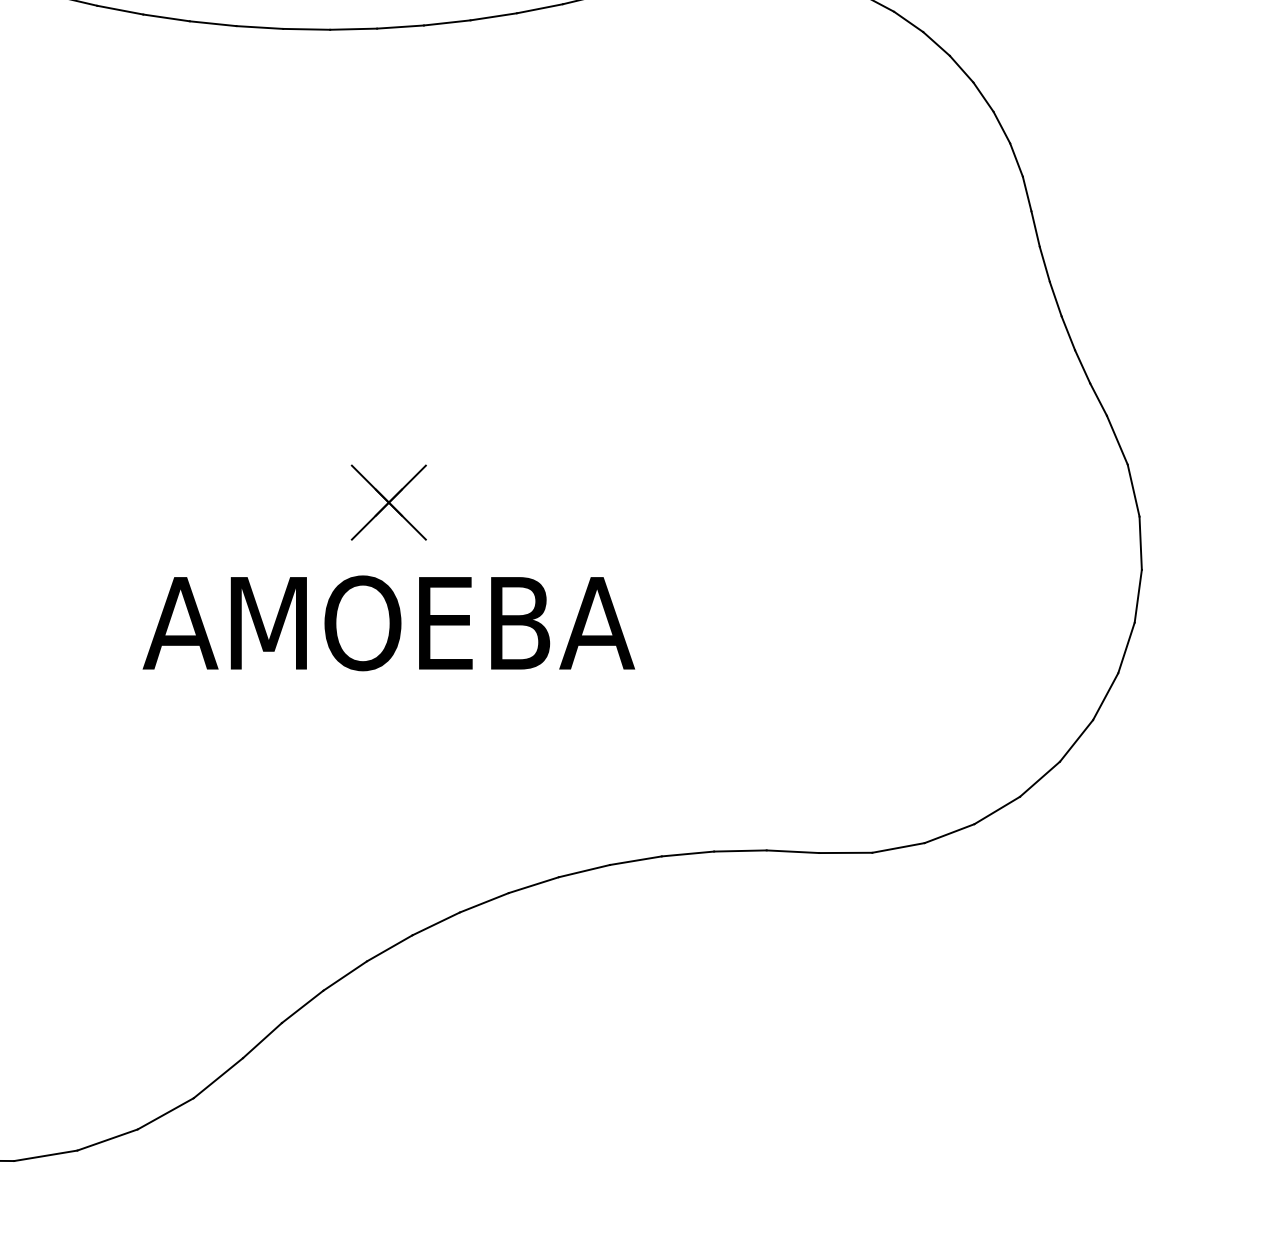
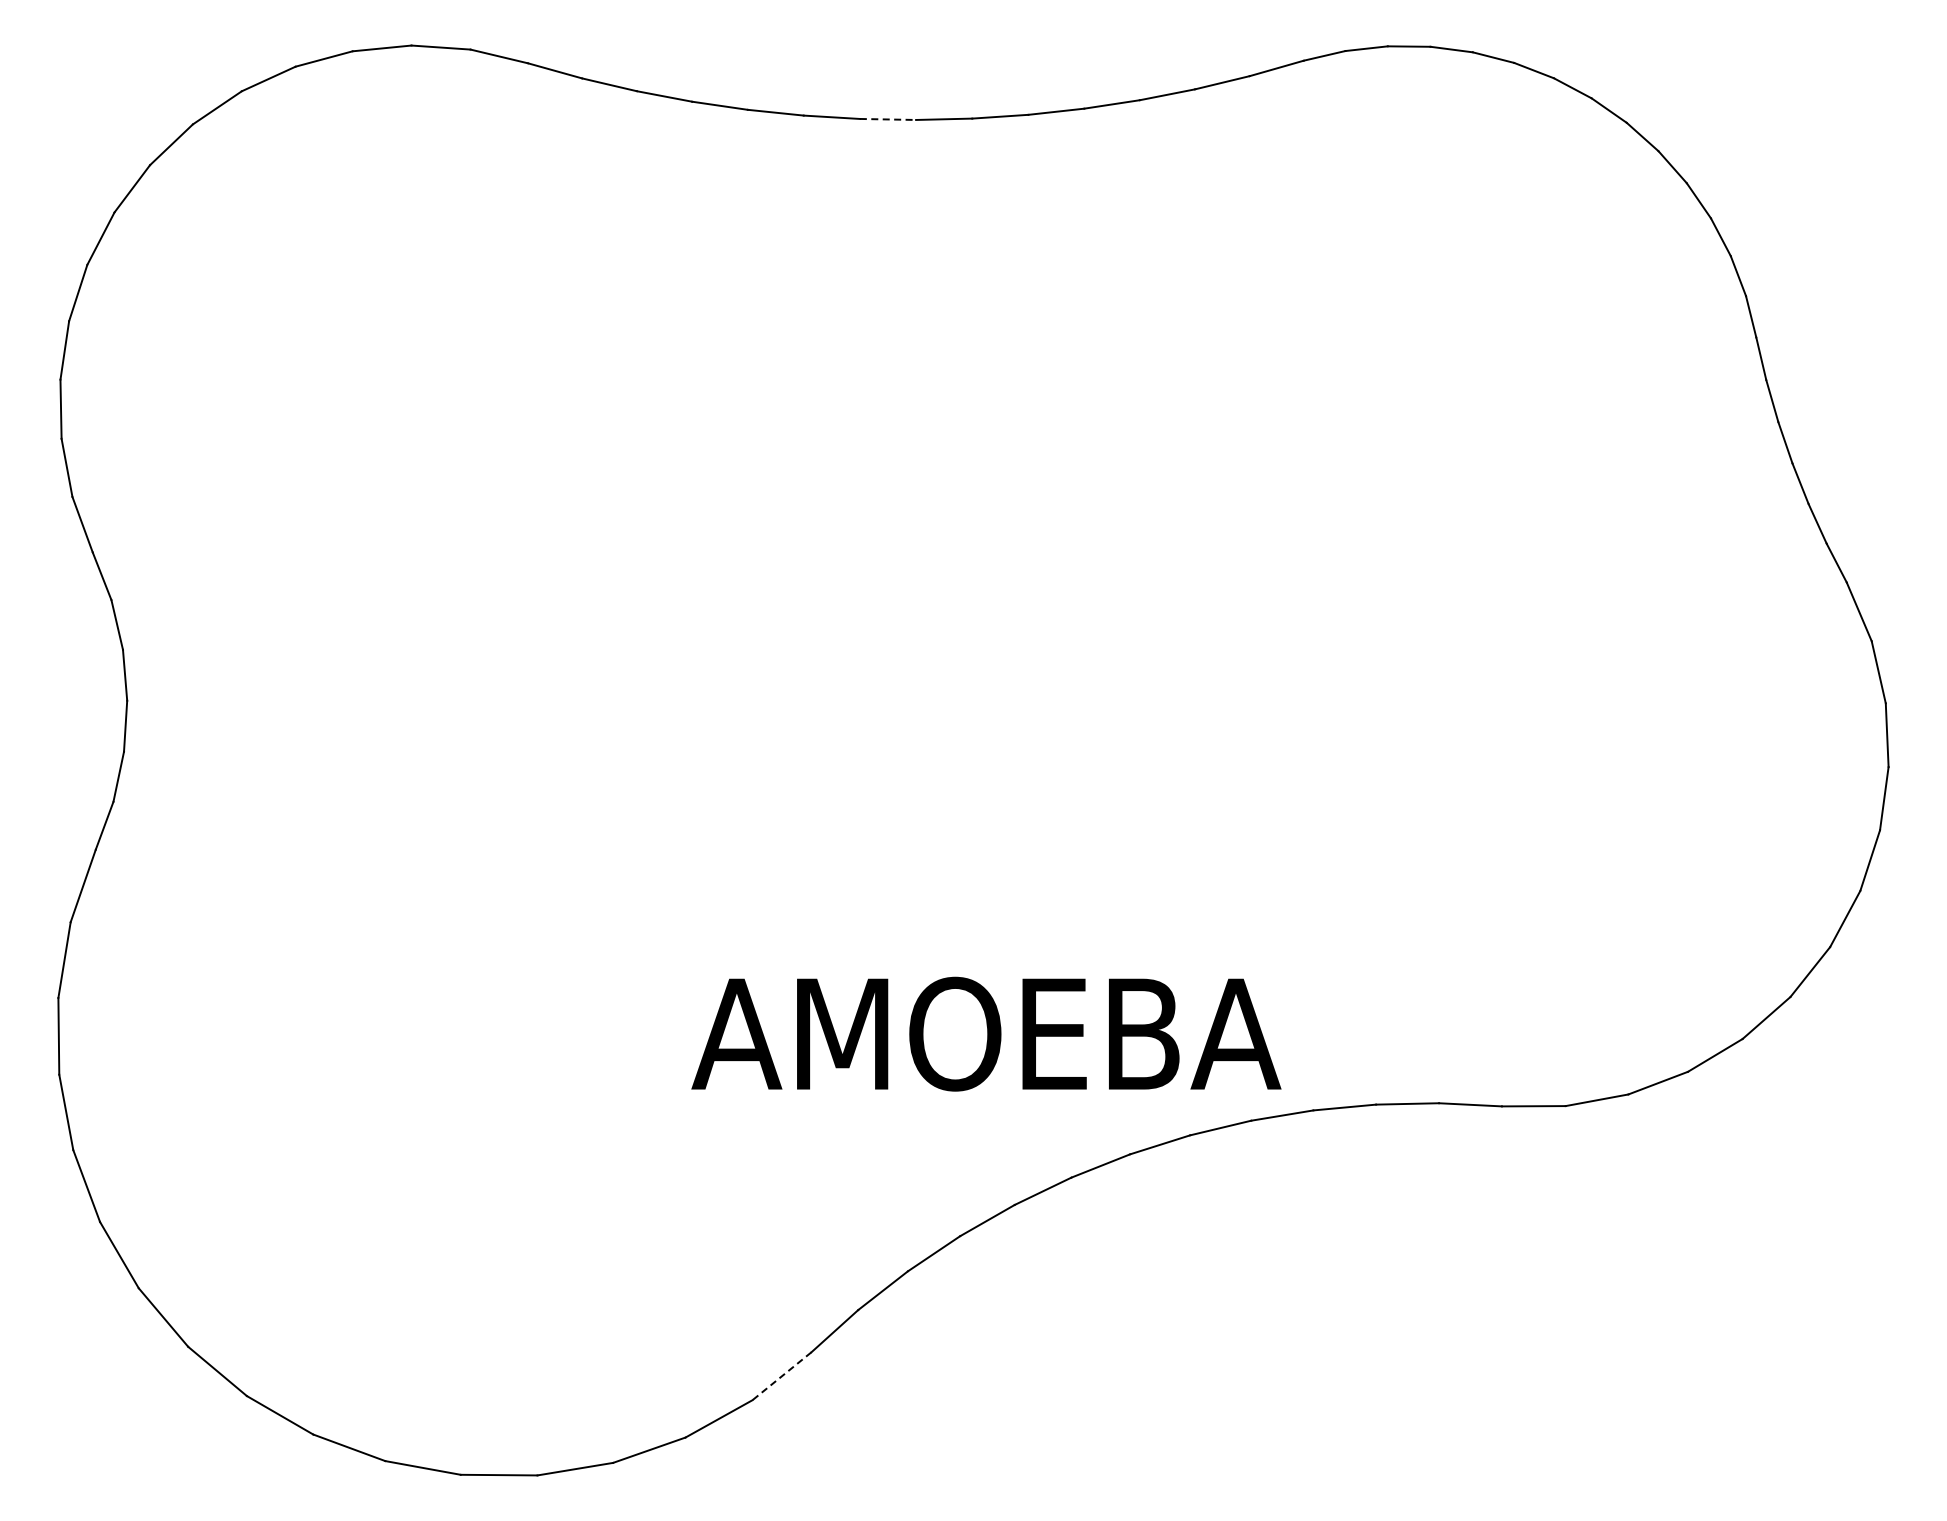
line: (307, 29) -> (888, 119), solid -> dashed
part: (388, 502) -> (986, 686), removed
text: (388, 622) -> (986, 1033), moved
line: (217, 1078) -> (781, 1376), solid -> dashed

